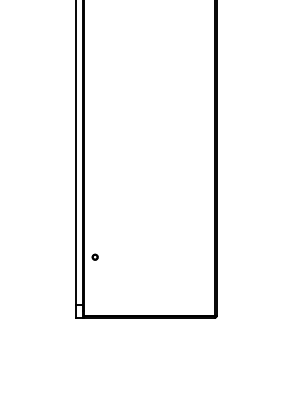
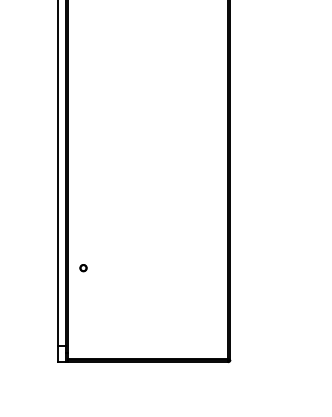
part: (94, 256) -> (82, 267), moved

